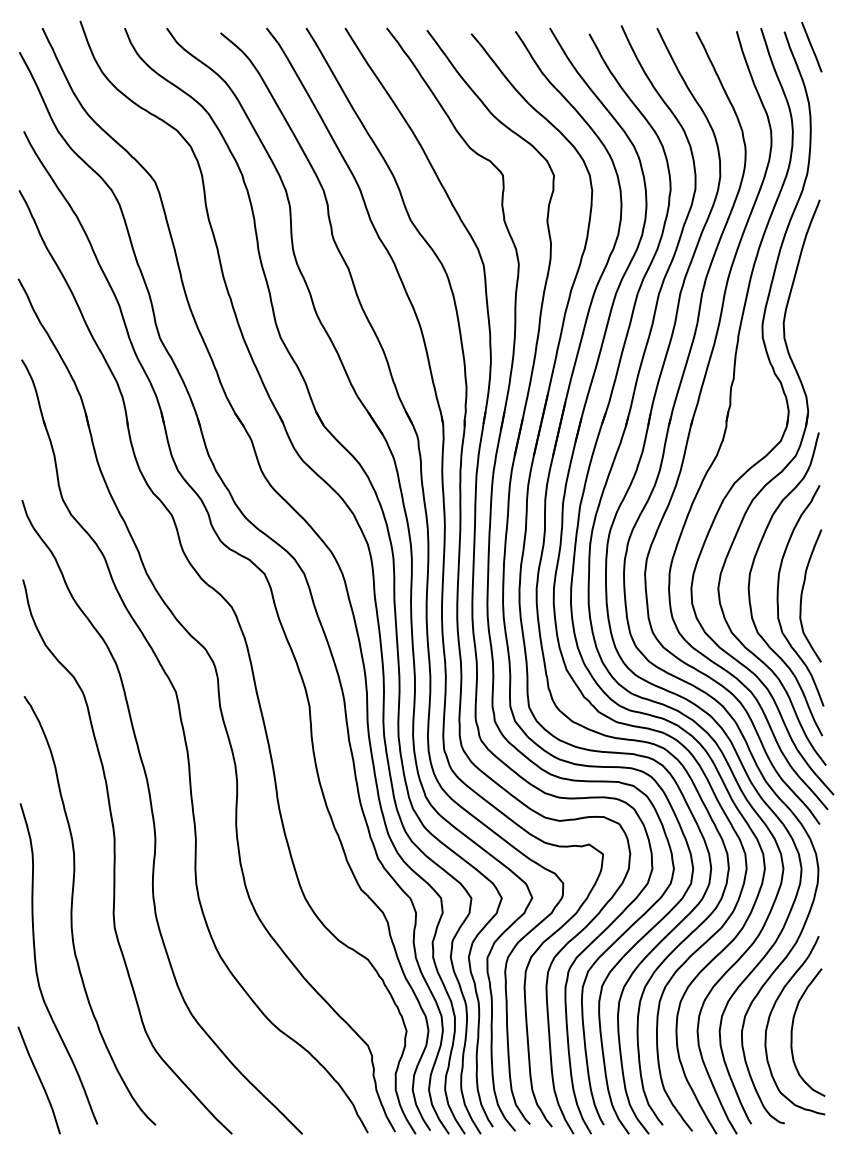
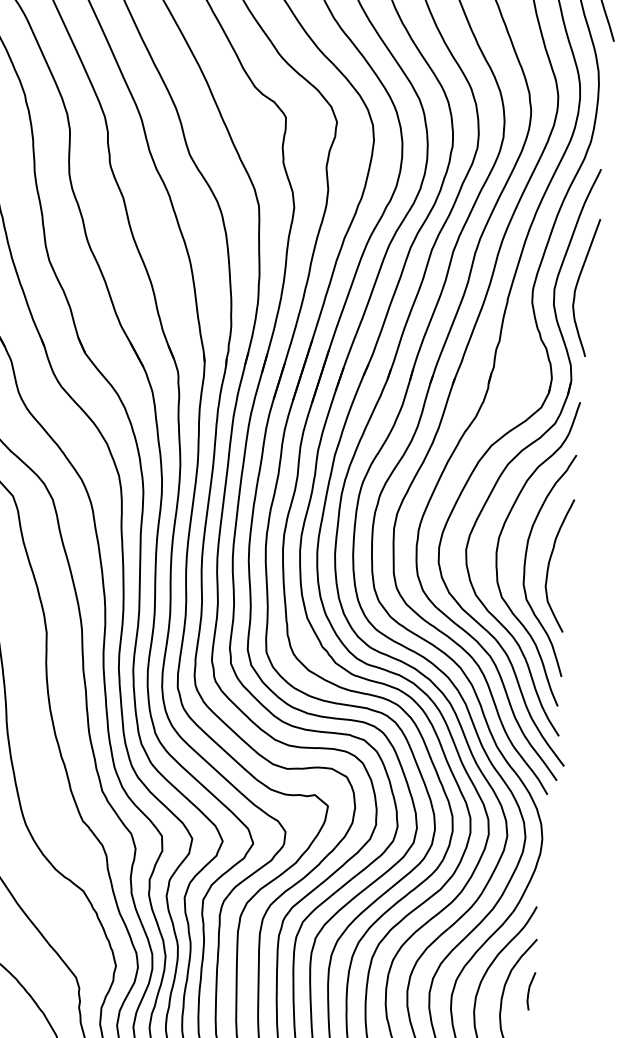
curve: (806, 317) -> (577, 285), added
line: (818, 1020) -> (529, 990), added

